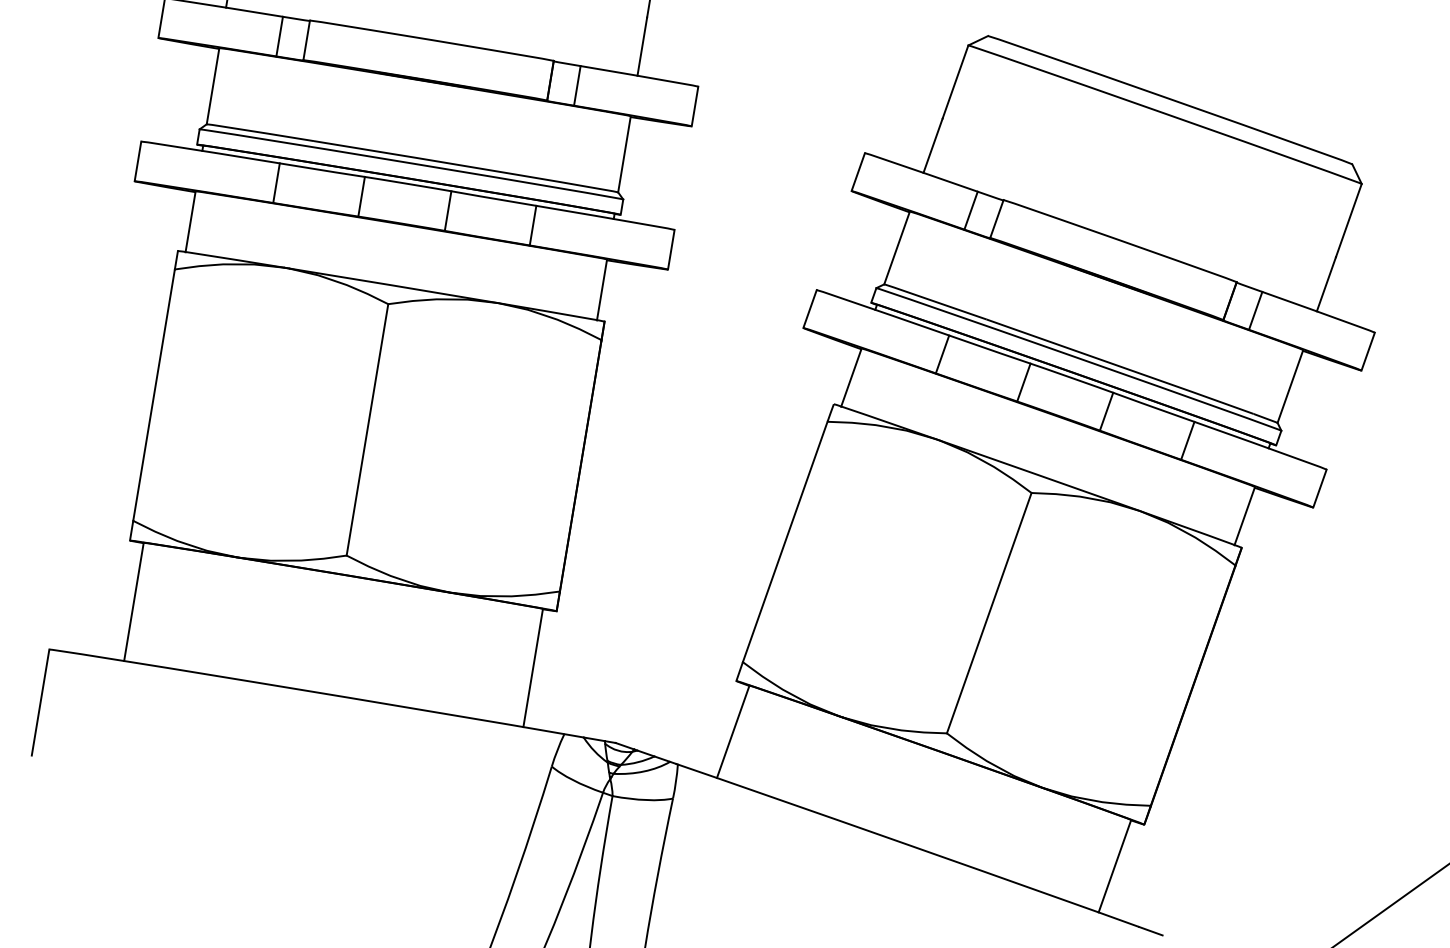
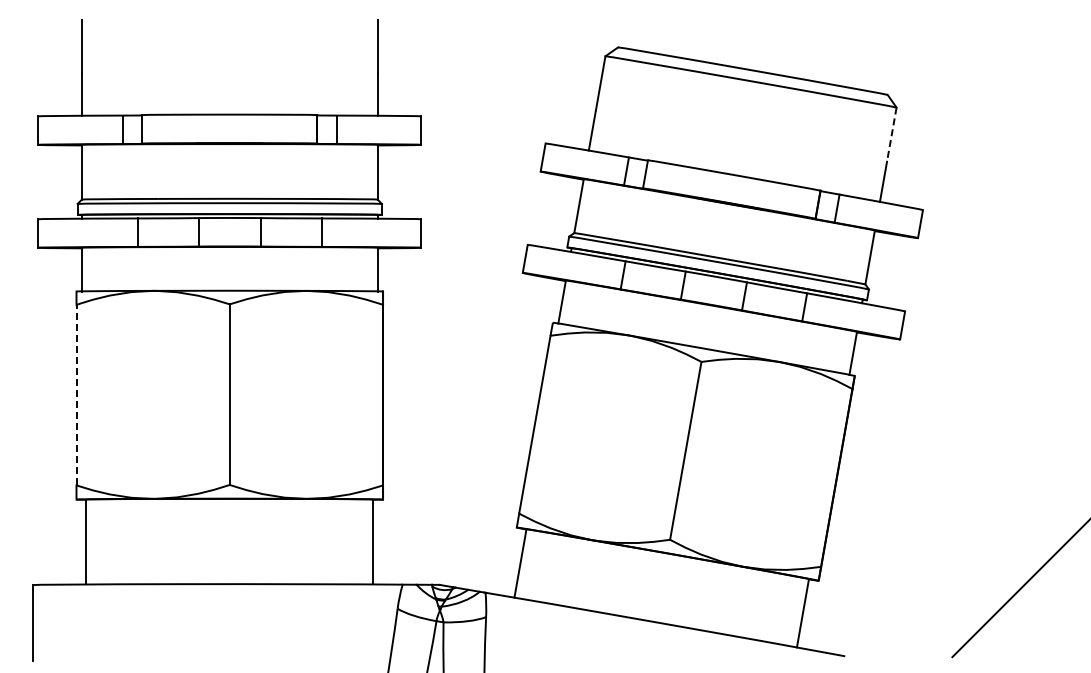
line: (1348, 221) -> (891, 135), solid -> dashed
line: (154, 394) -> (76, 394), solid -> dashed

